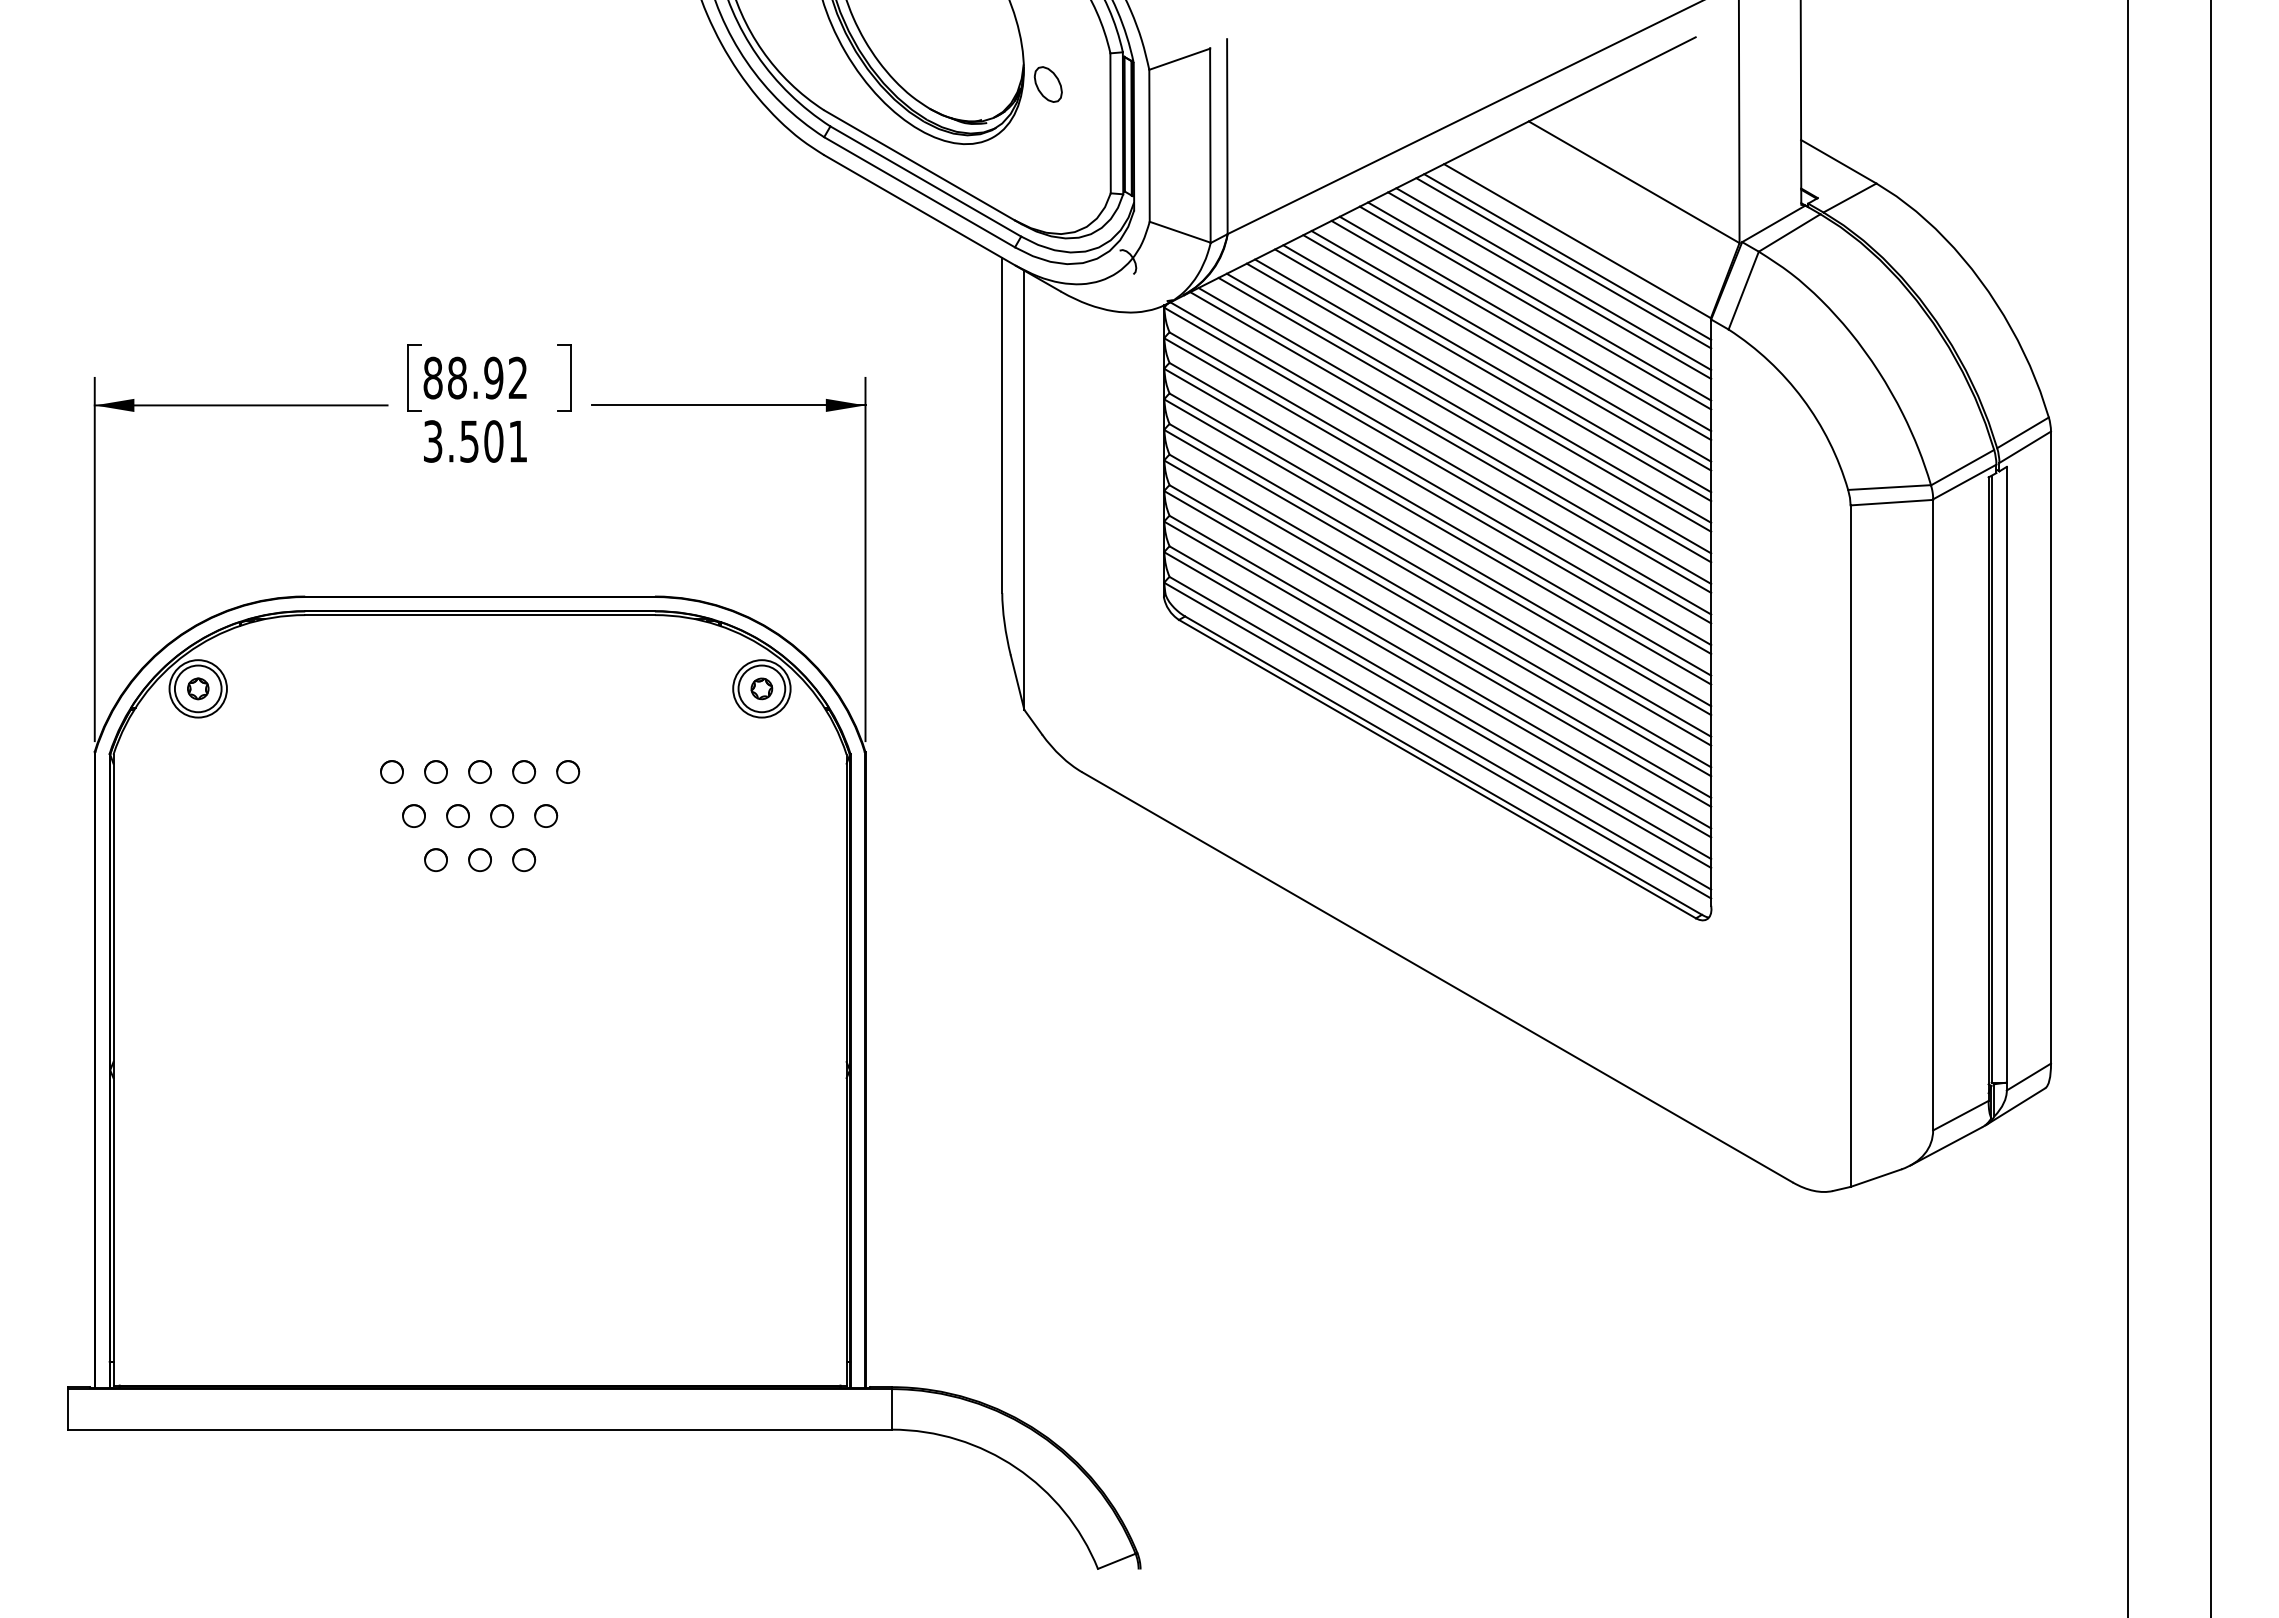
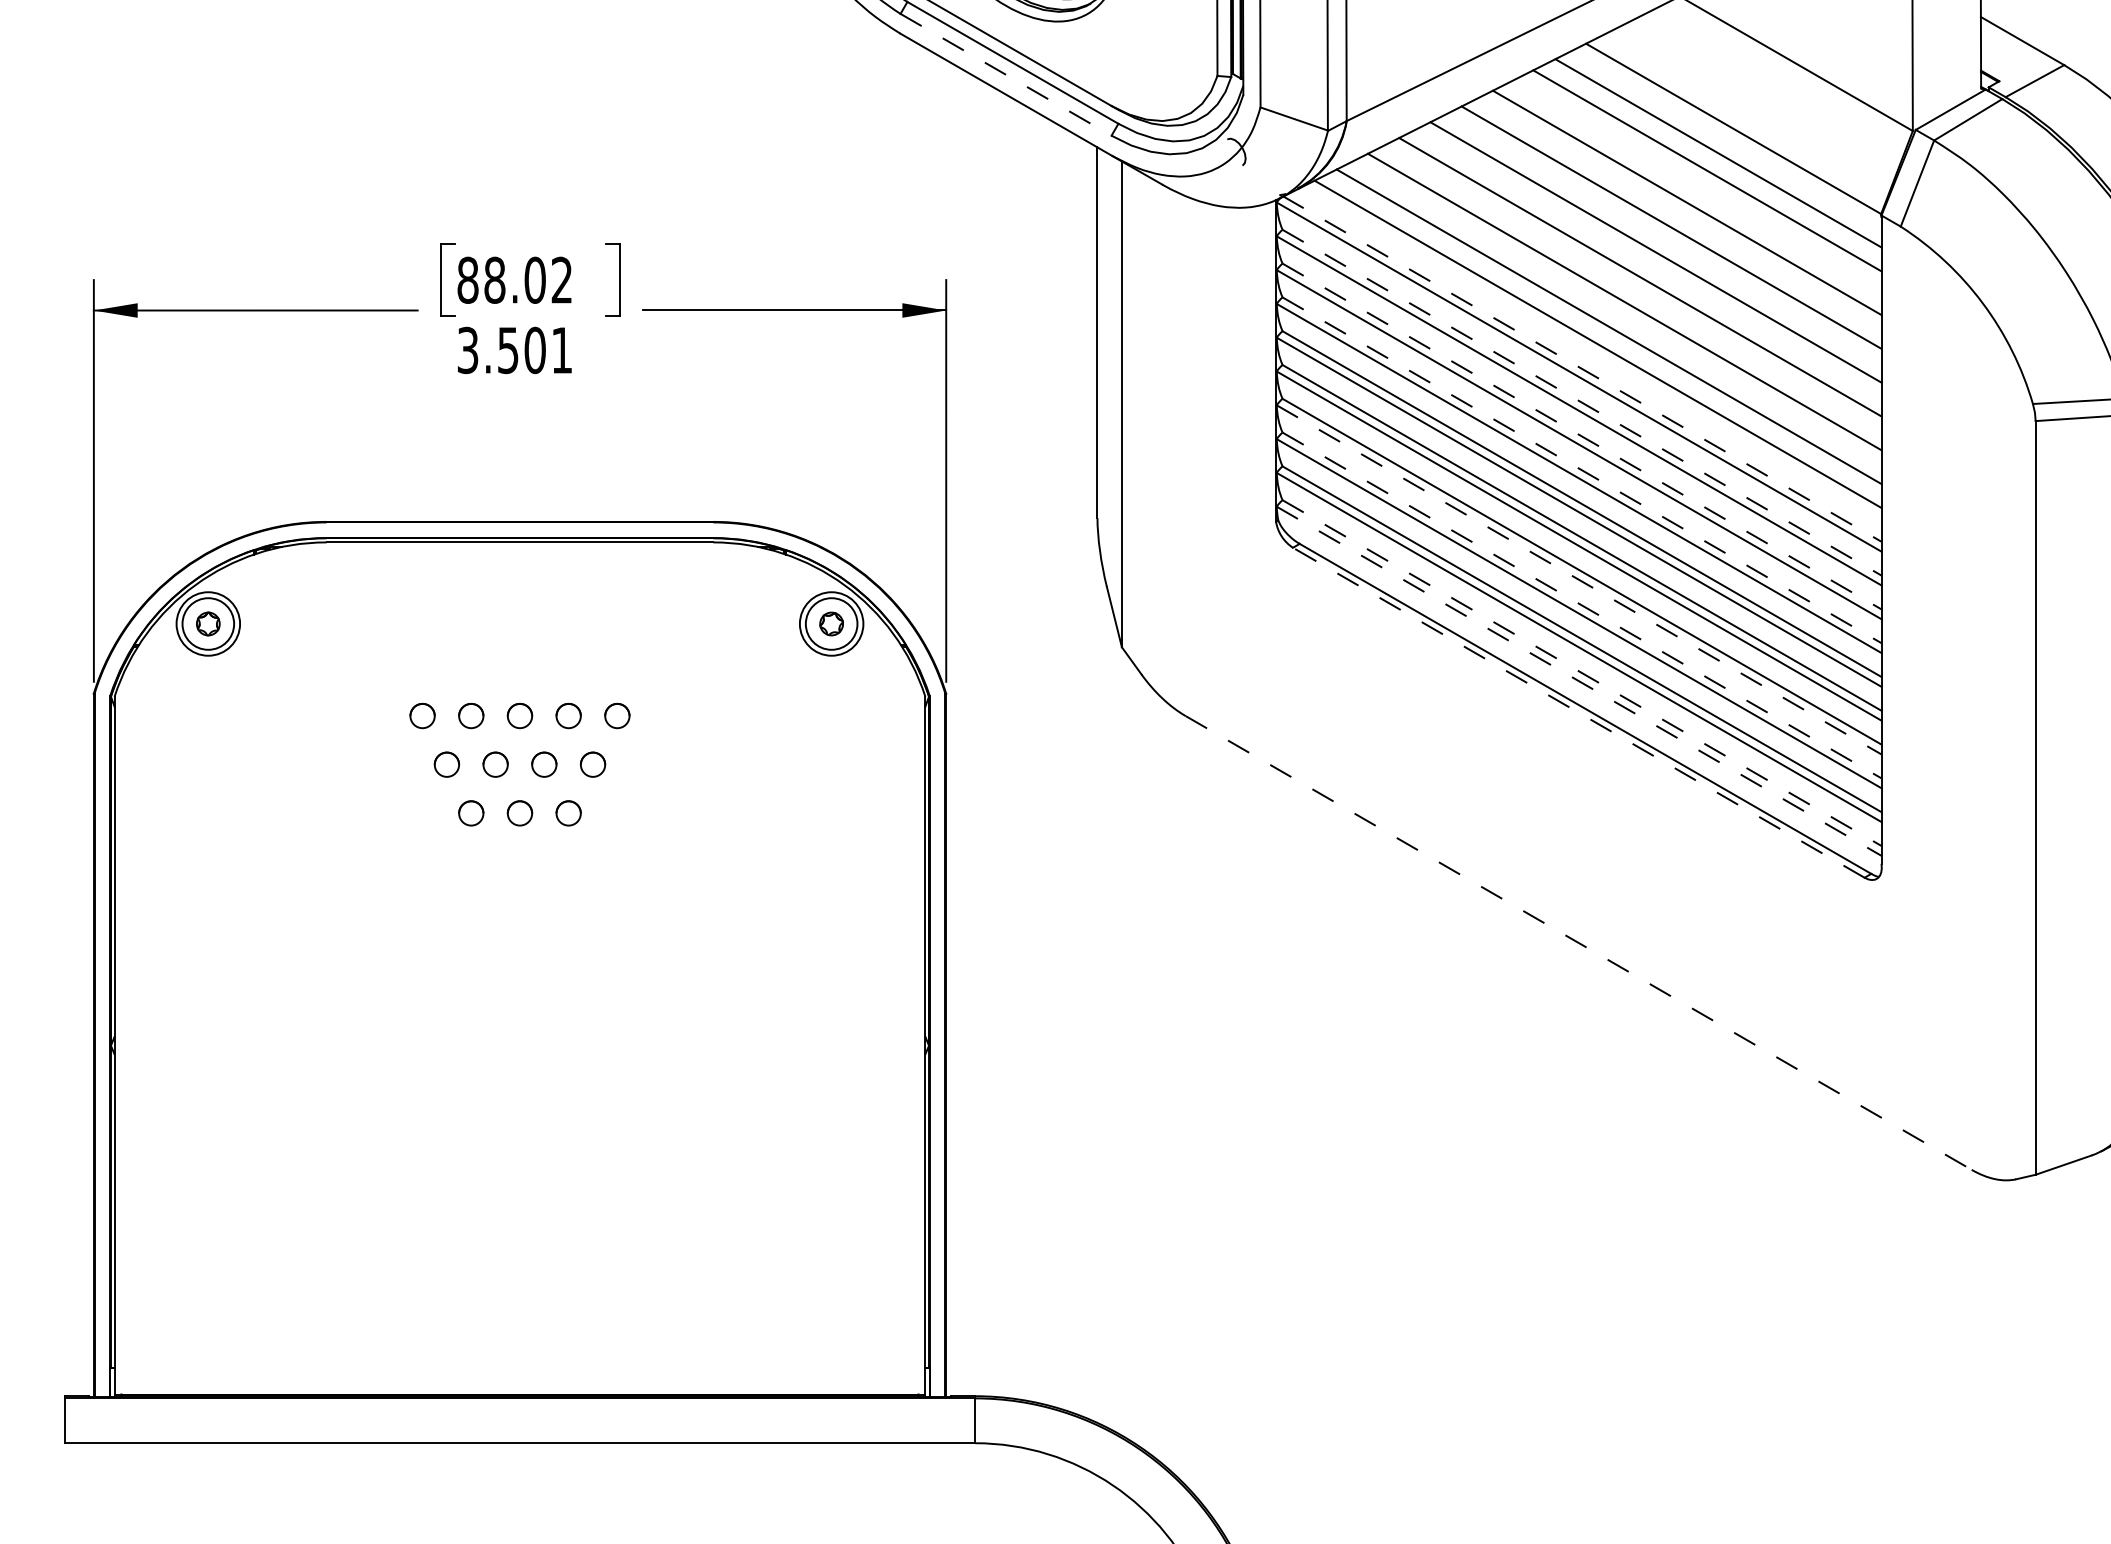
line: (920, 192) -> (1007, 75), solid -> dashed
line: (1567, 256) -> (1722, 145), removed
line: (1549, 285) -> (1702, 177), removed
line: (1539, 301) -> (1691, 195), removed
line: (1525, 323) -> (1676, 219), removed
line: (1511, 346) -> (1660, 245), removed
line: (1497, 368) -> (1645, 269), removed
text: (493, 377) -> (534, 279), 88.92 -> 88.02
line: (1483, 390) -> (1629, 294), removed
line: (1468, 413) -> (1613, 319), removed
line: (1450, 442) -> (1593, 351), removed
line: (1440, 458) -> (1582, 369), solid -> dashed
line: (1440, 488) -> (1582, 402), solid -> dashed
line: (1440, 519) -> (1582, 436), solid -> dashed
line: (1440, 549) -> (1582, 469), solid -> dashed
line: (1437, 649) -> (1578, 580), solid -> dashed
line: (1440, 672) -> (1582, 605), solid -> dashed
line: (1440, 733) -> (1582, 673), solid -> dashed
line: (1437, 740) -> (1578, 681), solid -> dashed
line: (1437, 768) -> (1578, 712), solid -> dashed
line: (1437, 977) -> (1578, 943), solid -> dashed

